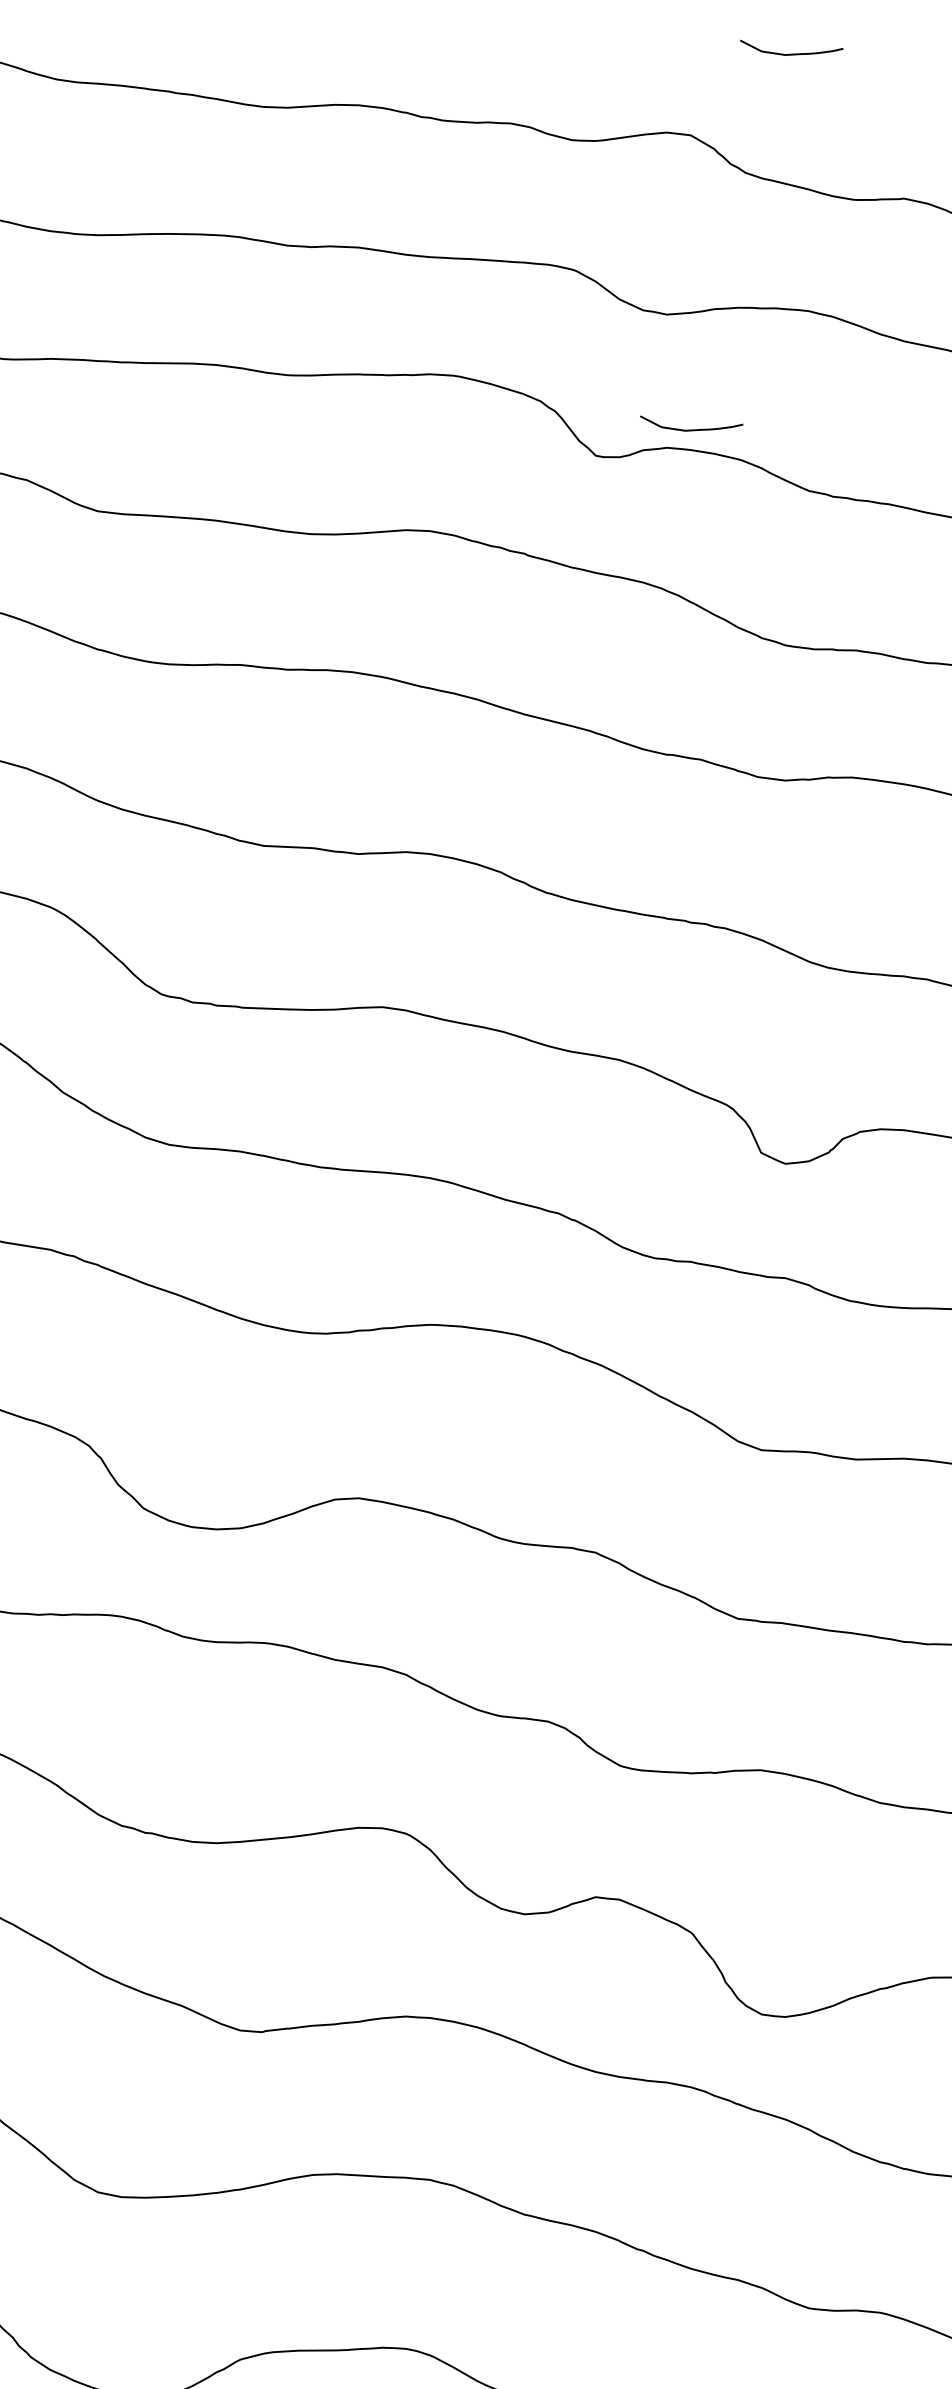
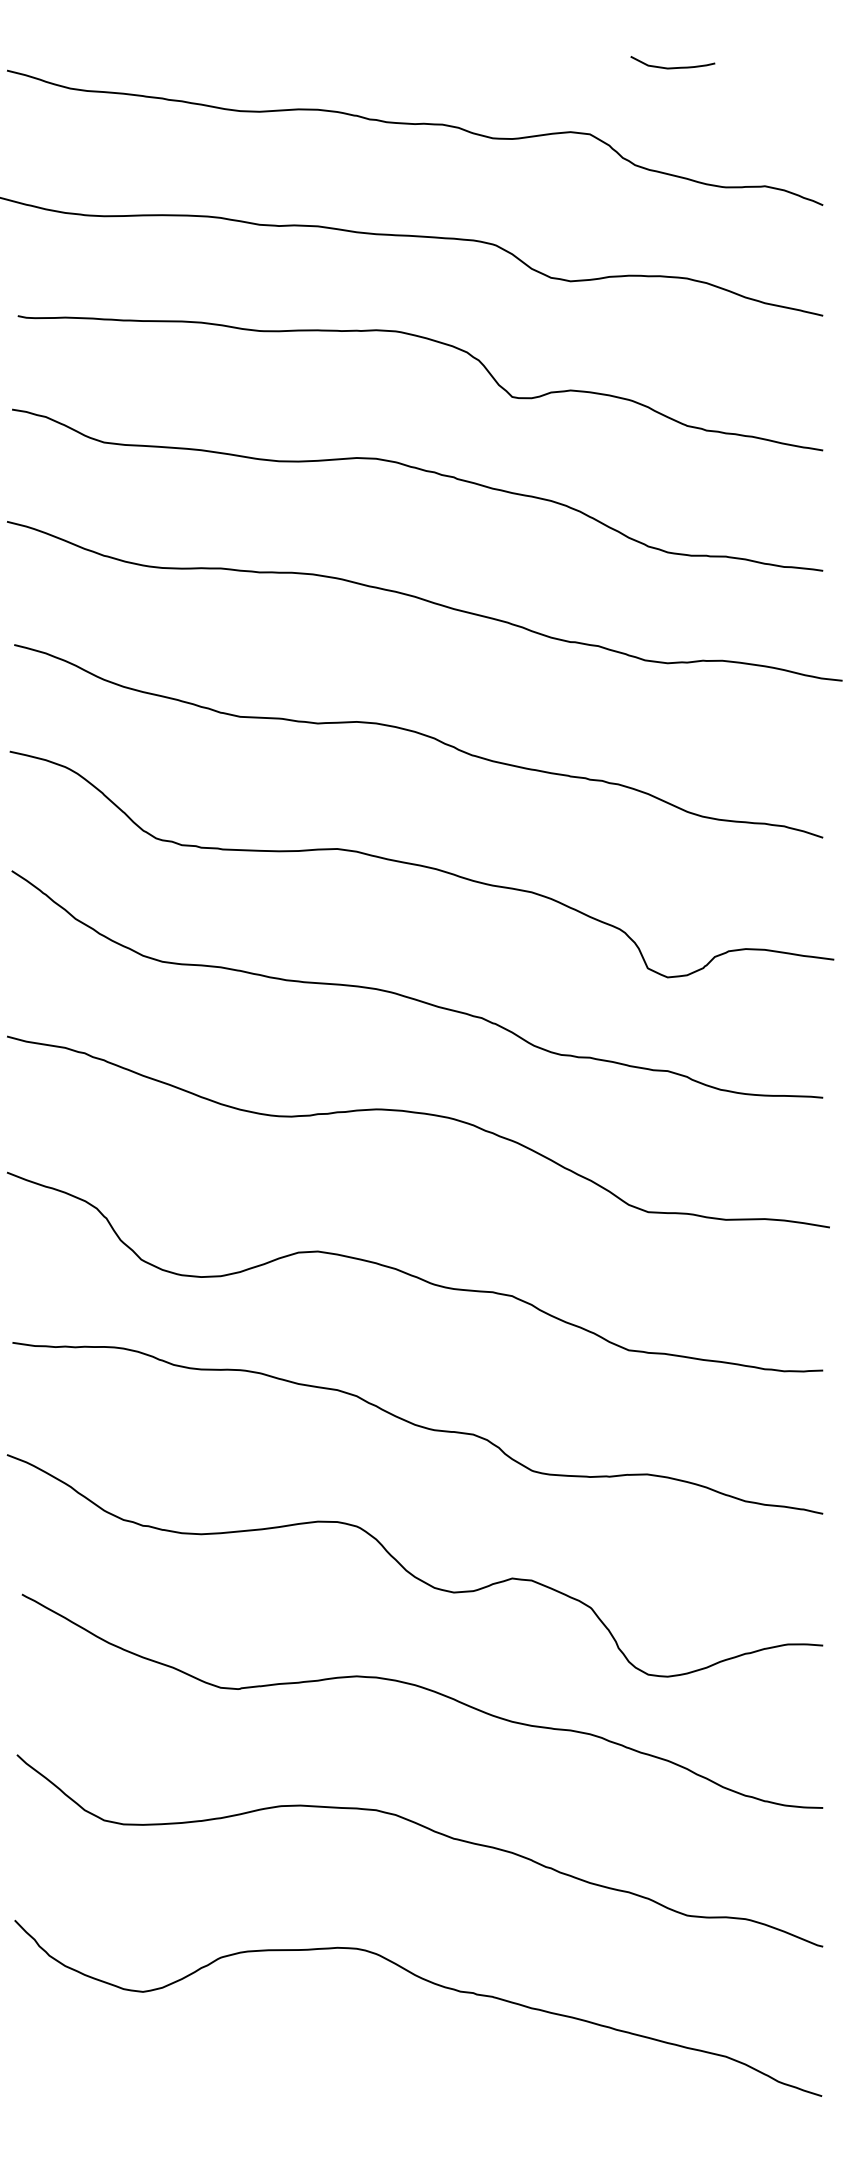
curve: (691, 429) -> (590, 375), removed

